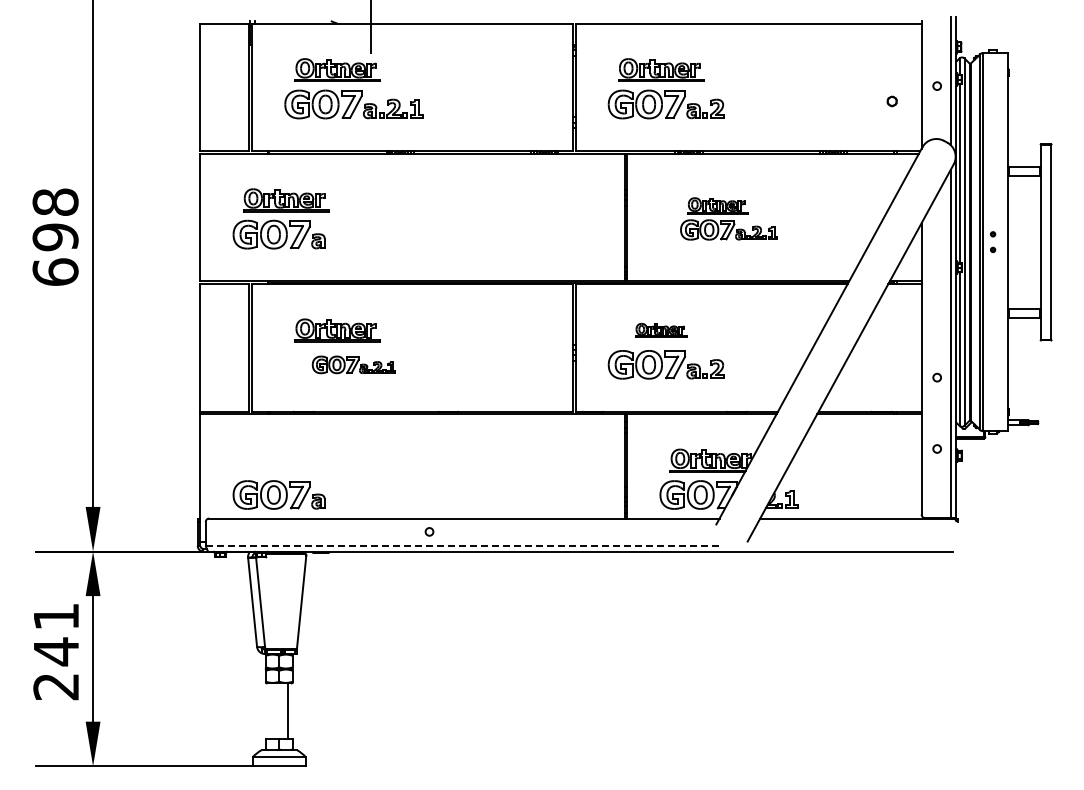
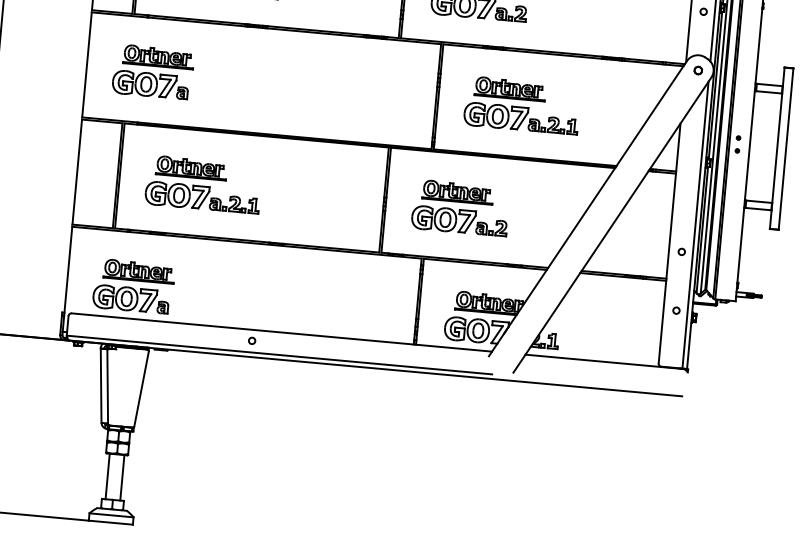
part: (891, 101) -> (697, 70), moved
part: (728, 218) -> (521, 105), size x1.43
part: (661, 330) -> (458, 192), size x1.67
part: (353, 364) -> (202, 197), size x1.67
part: (286, 460) -> (139, 271), added
line: (464, 545) -> (279, 354), dashed -> solid
line: (270, 710) -> (107, 476), added

